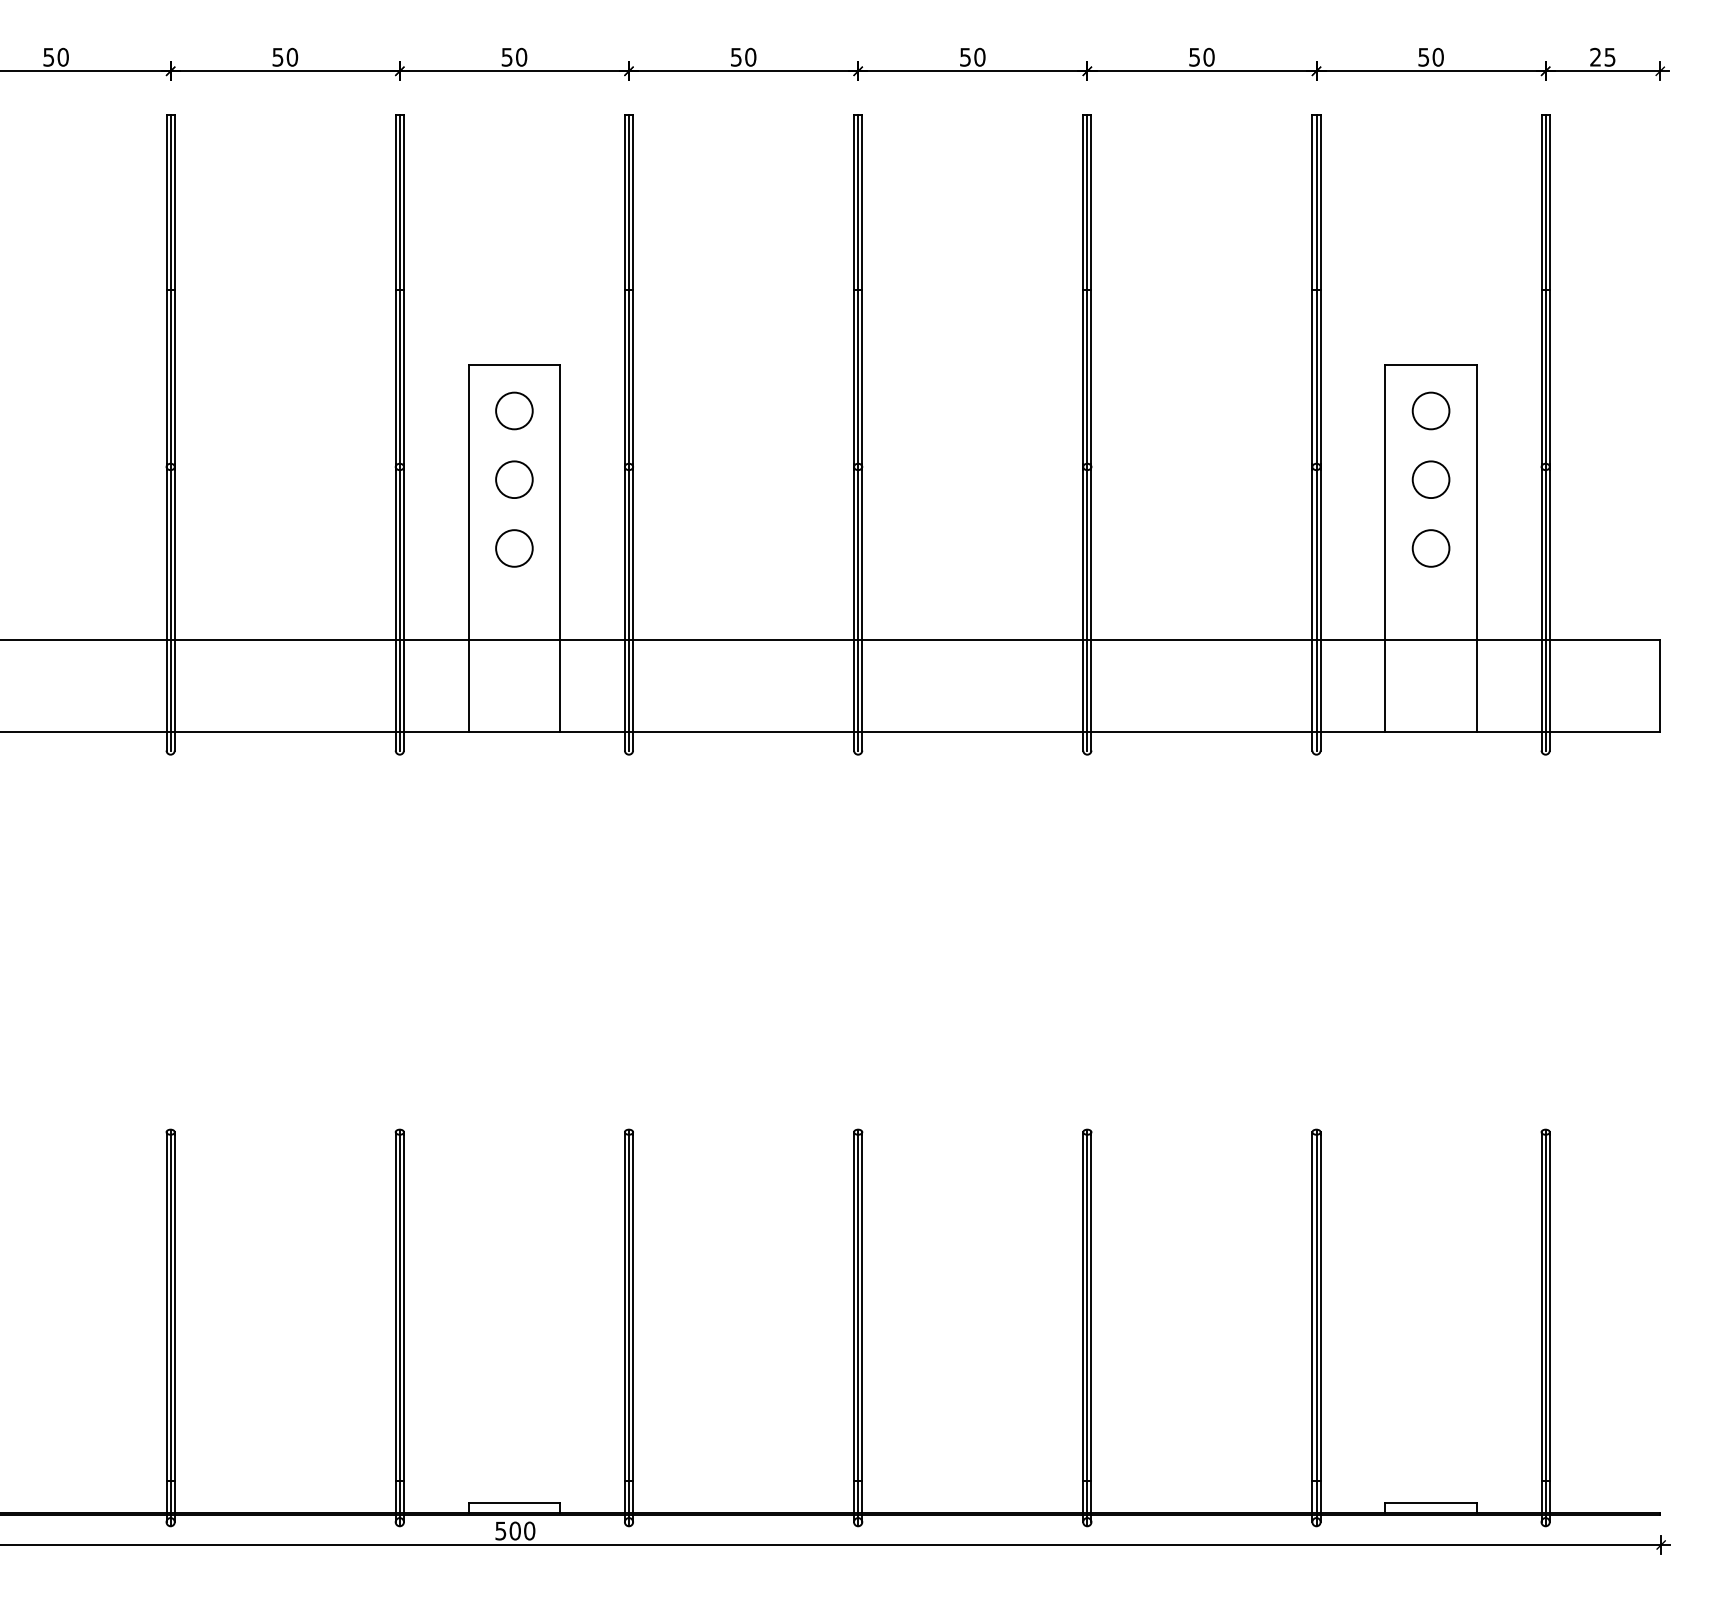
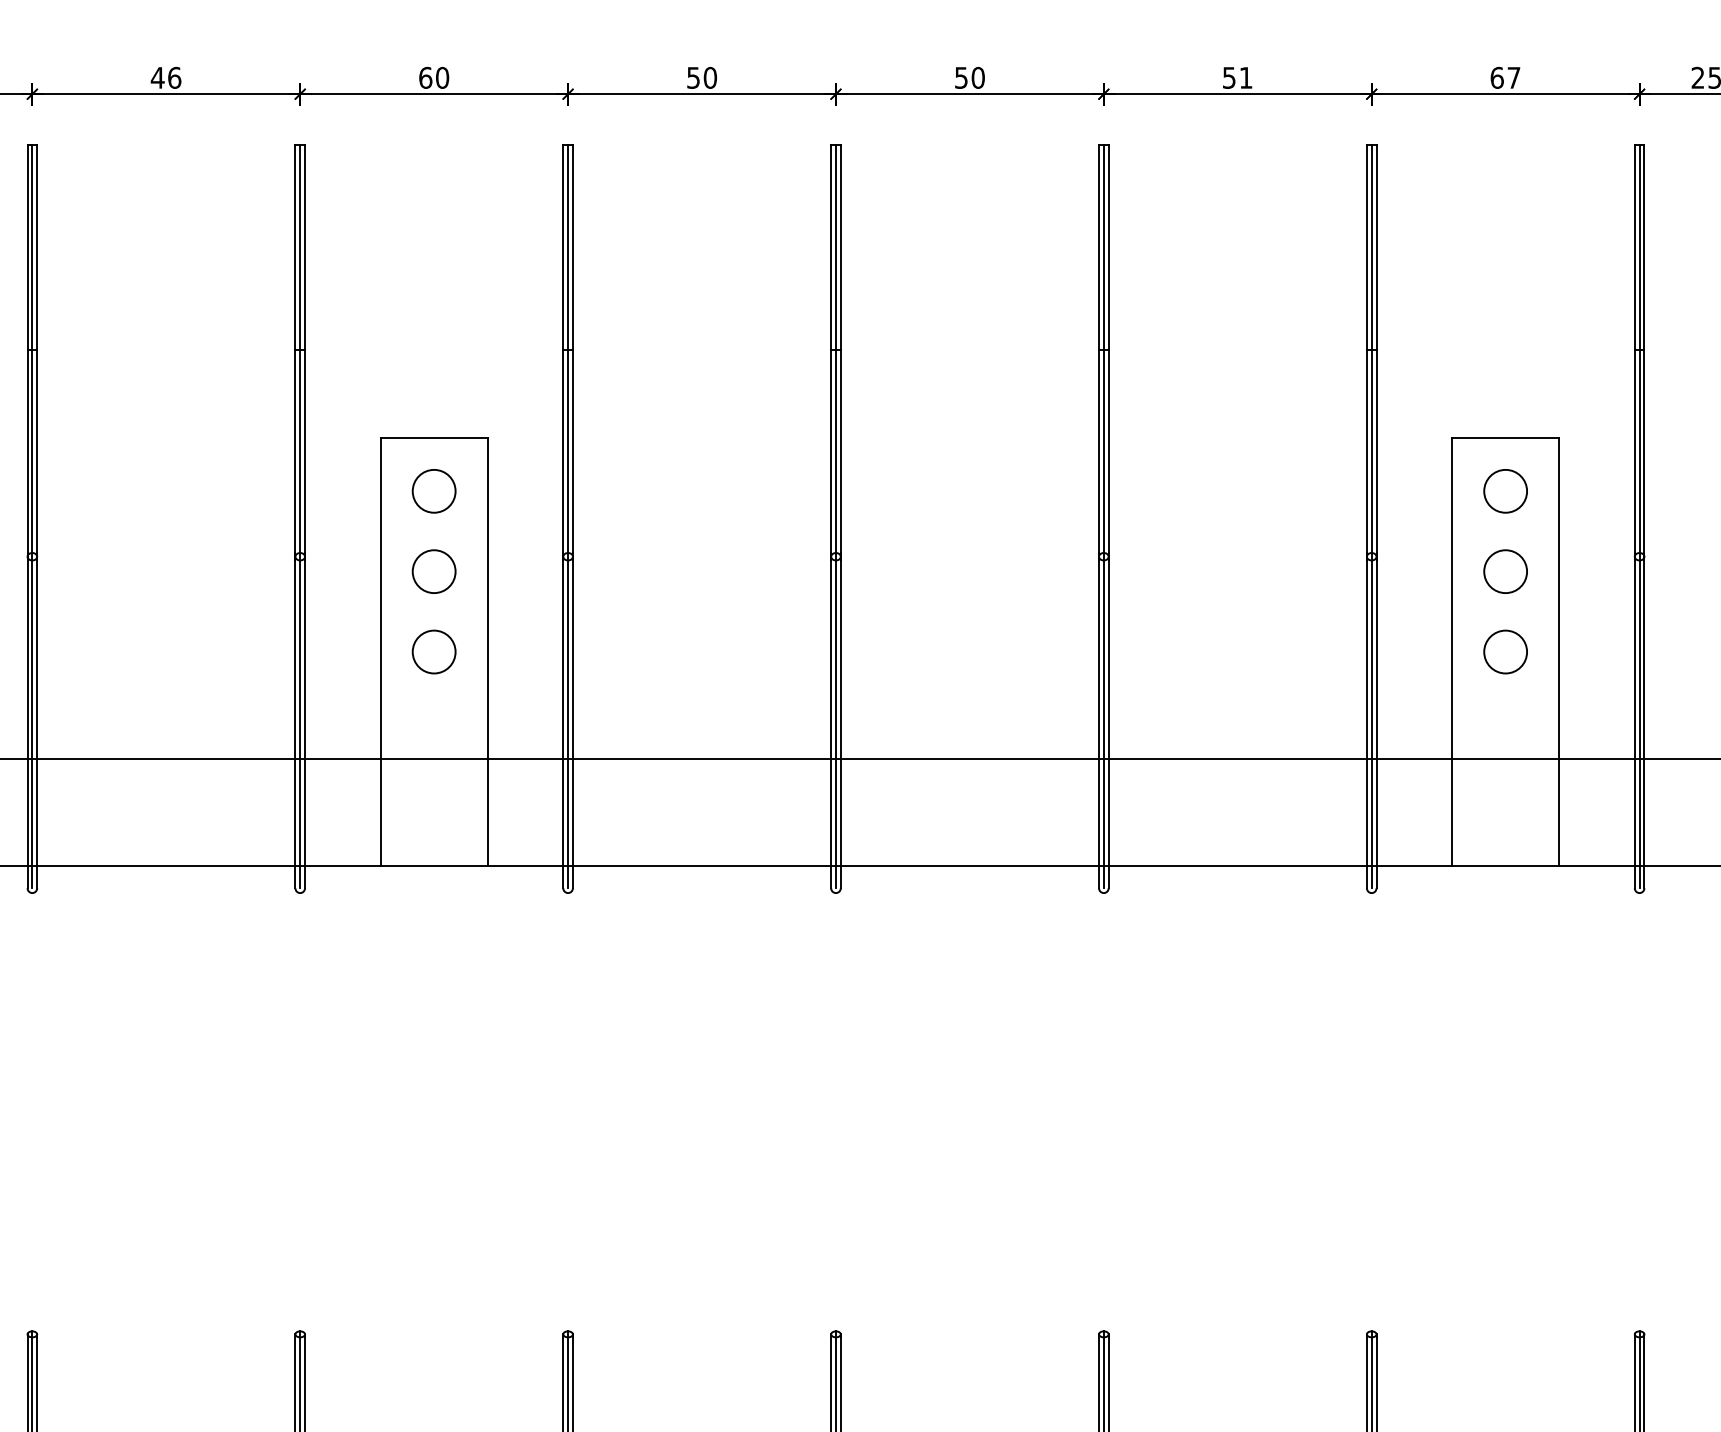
text: (285, 56) -> (166, 76), 50 -> 46
text: (506, 56) -> (424, 76), 50 -> 60
text: (1208, 56) -> (1245, 76), 50 -> 51
text: (1430, 56) -> (1504, 76), 50 -> 67

